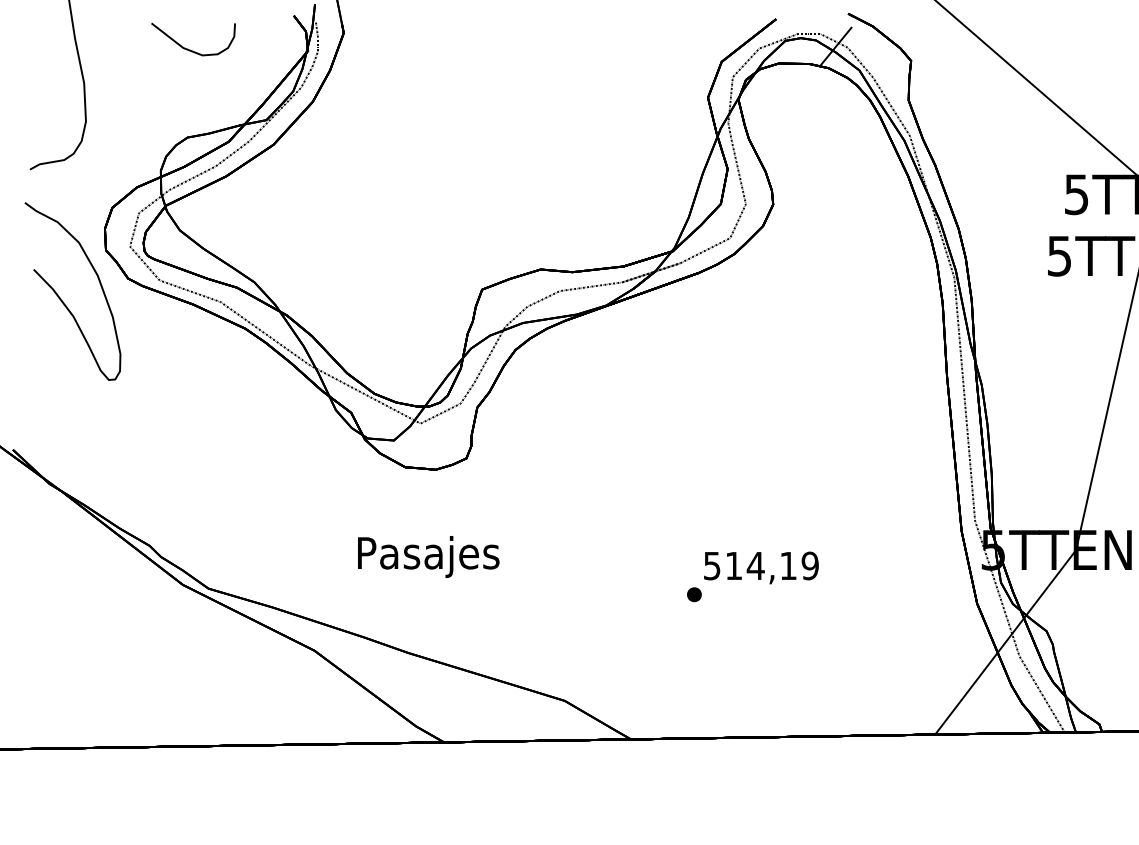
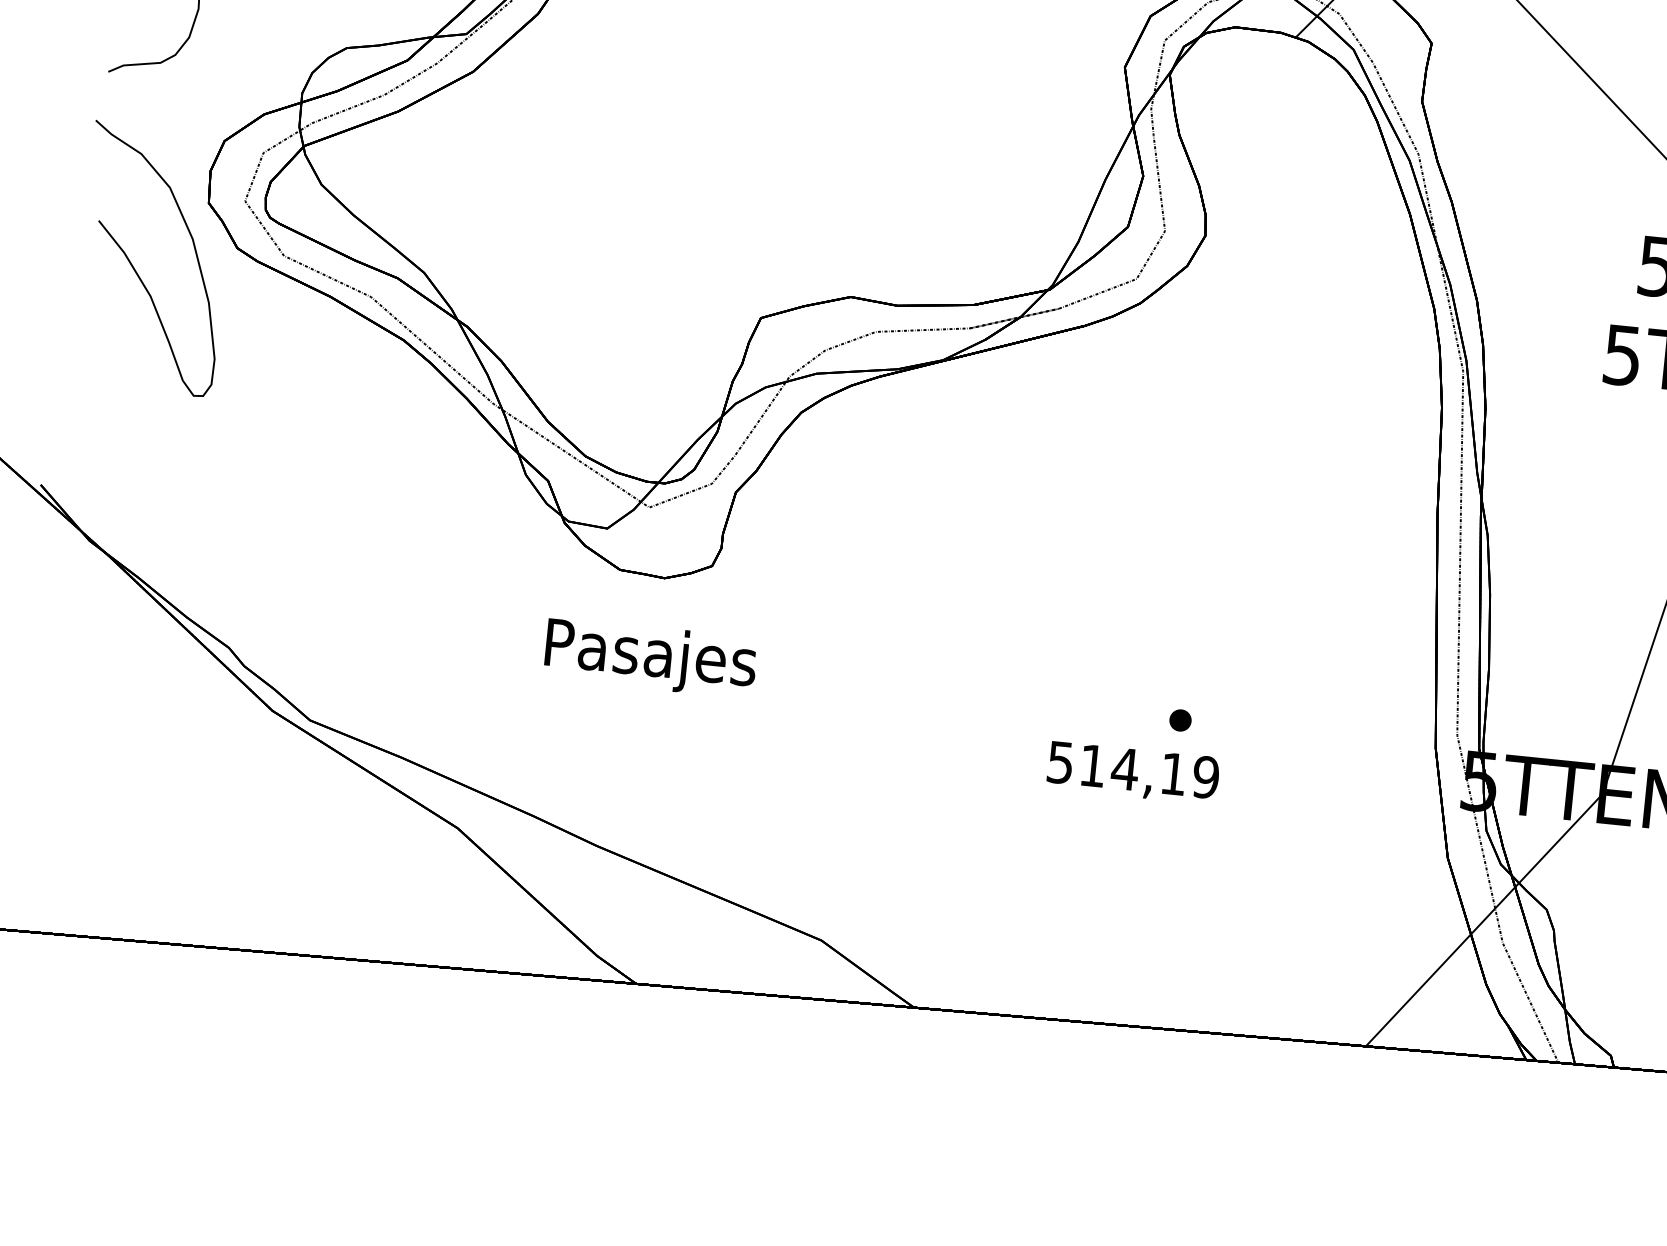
text: (428, 556) -> (650, 657), moved
part: (694, 594) -> (1180, 720), moved

